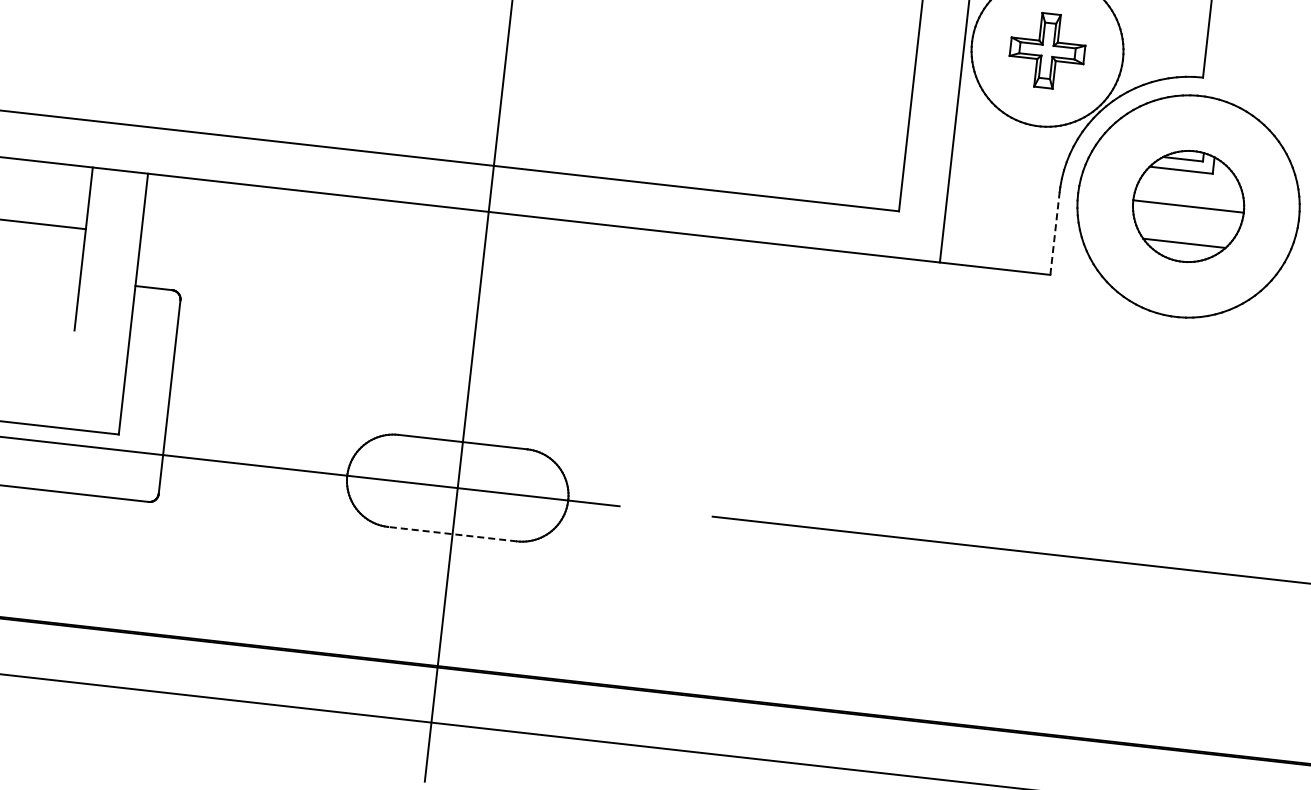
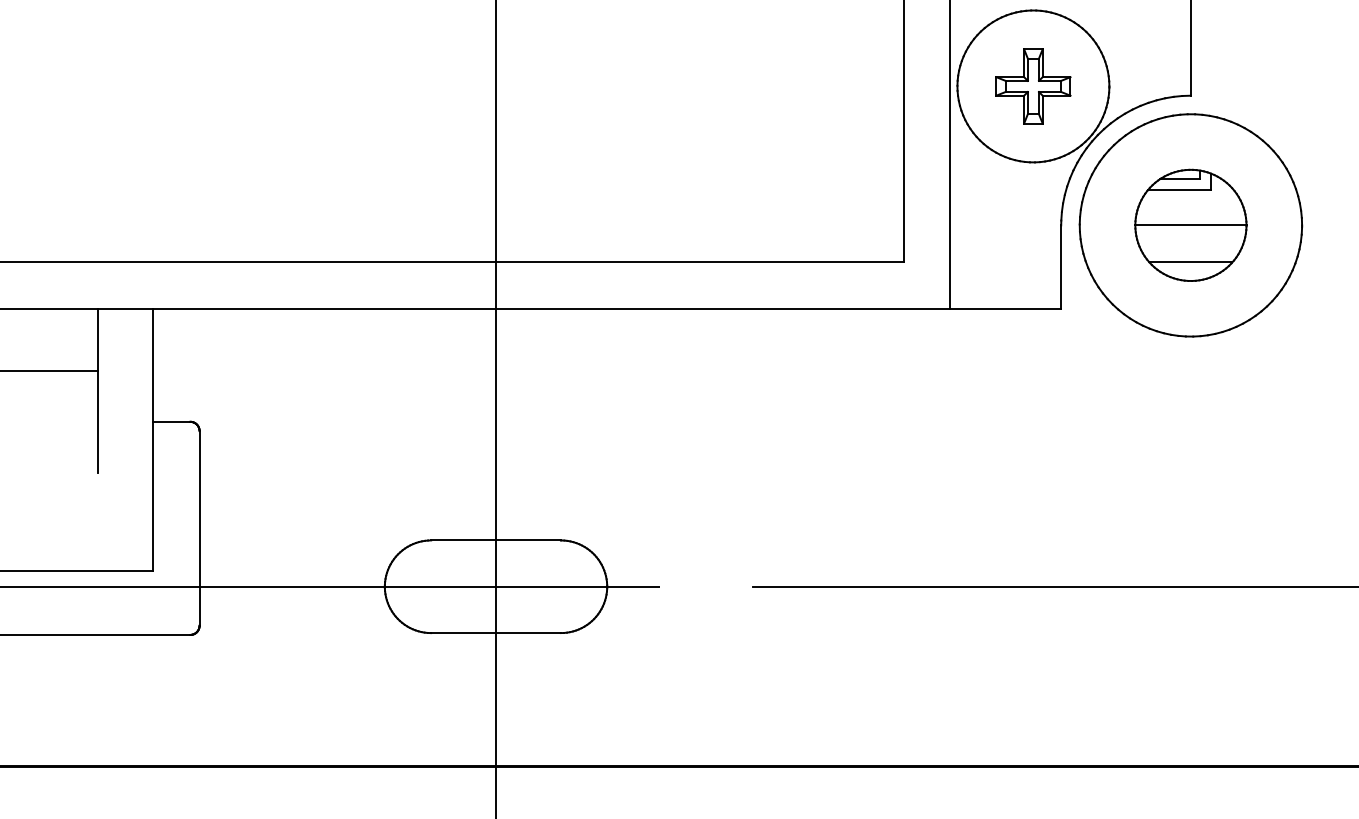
line: (1055, 233) -> (1061, 267), dashed -> solid
line: (452, 534) -> (496, 633), dashed -> solid

